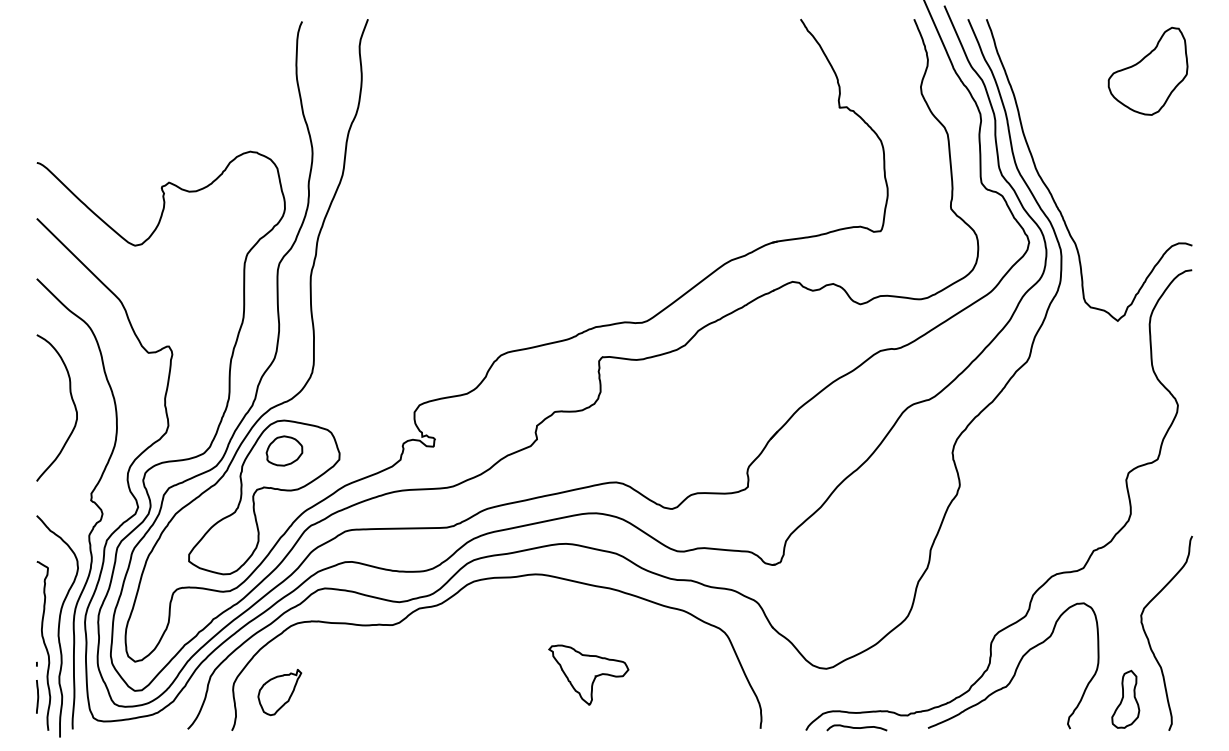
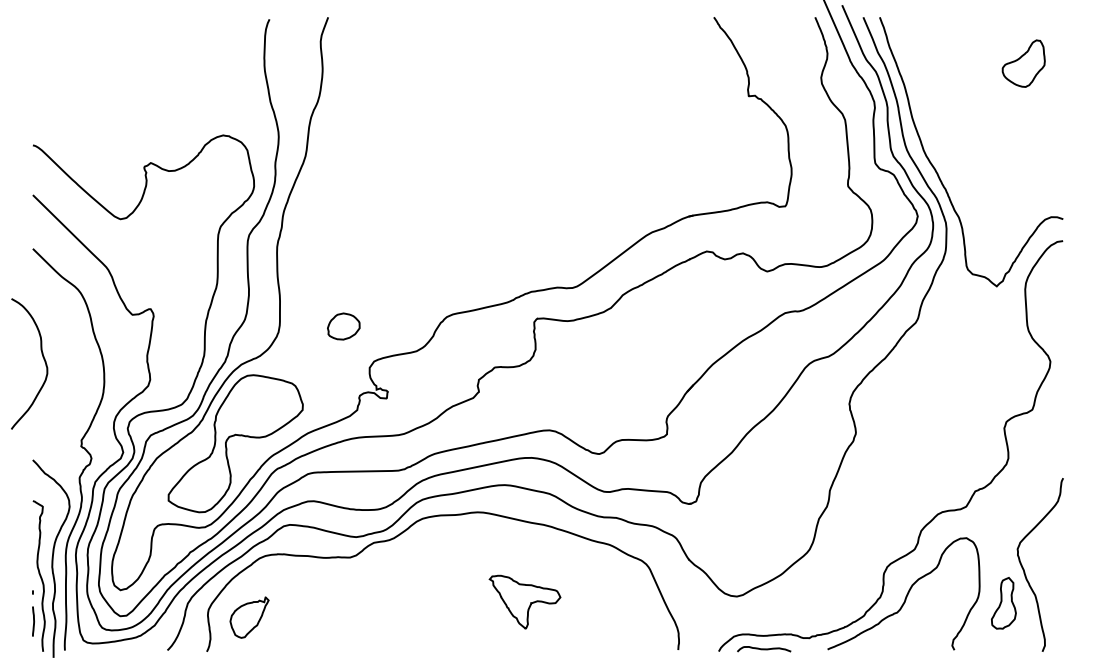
part: (1147, 70) -> (1023, 63), size x0.6
curve: (72, 402) -> (43, 359), moved
part: (284, 450) -> (343, 326), moved
part: (1125, 698) -> (1003, 602), moved

